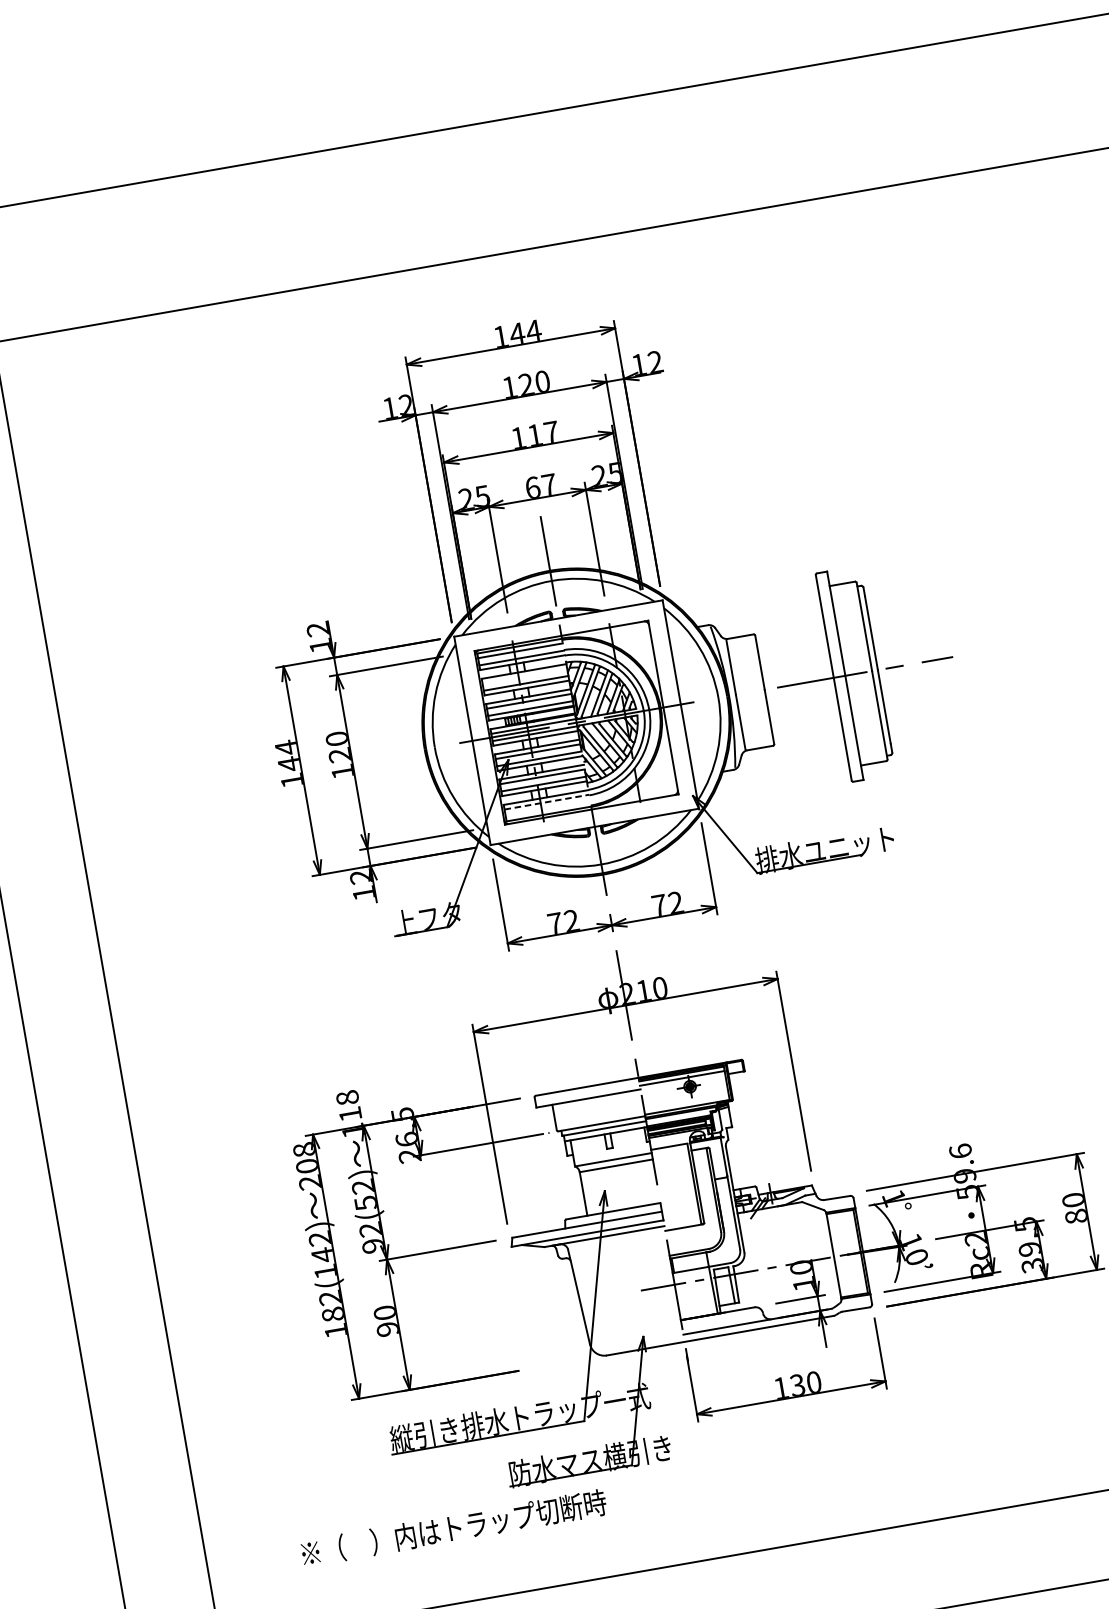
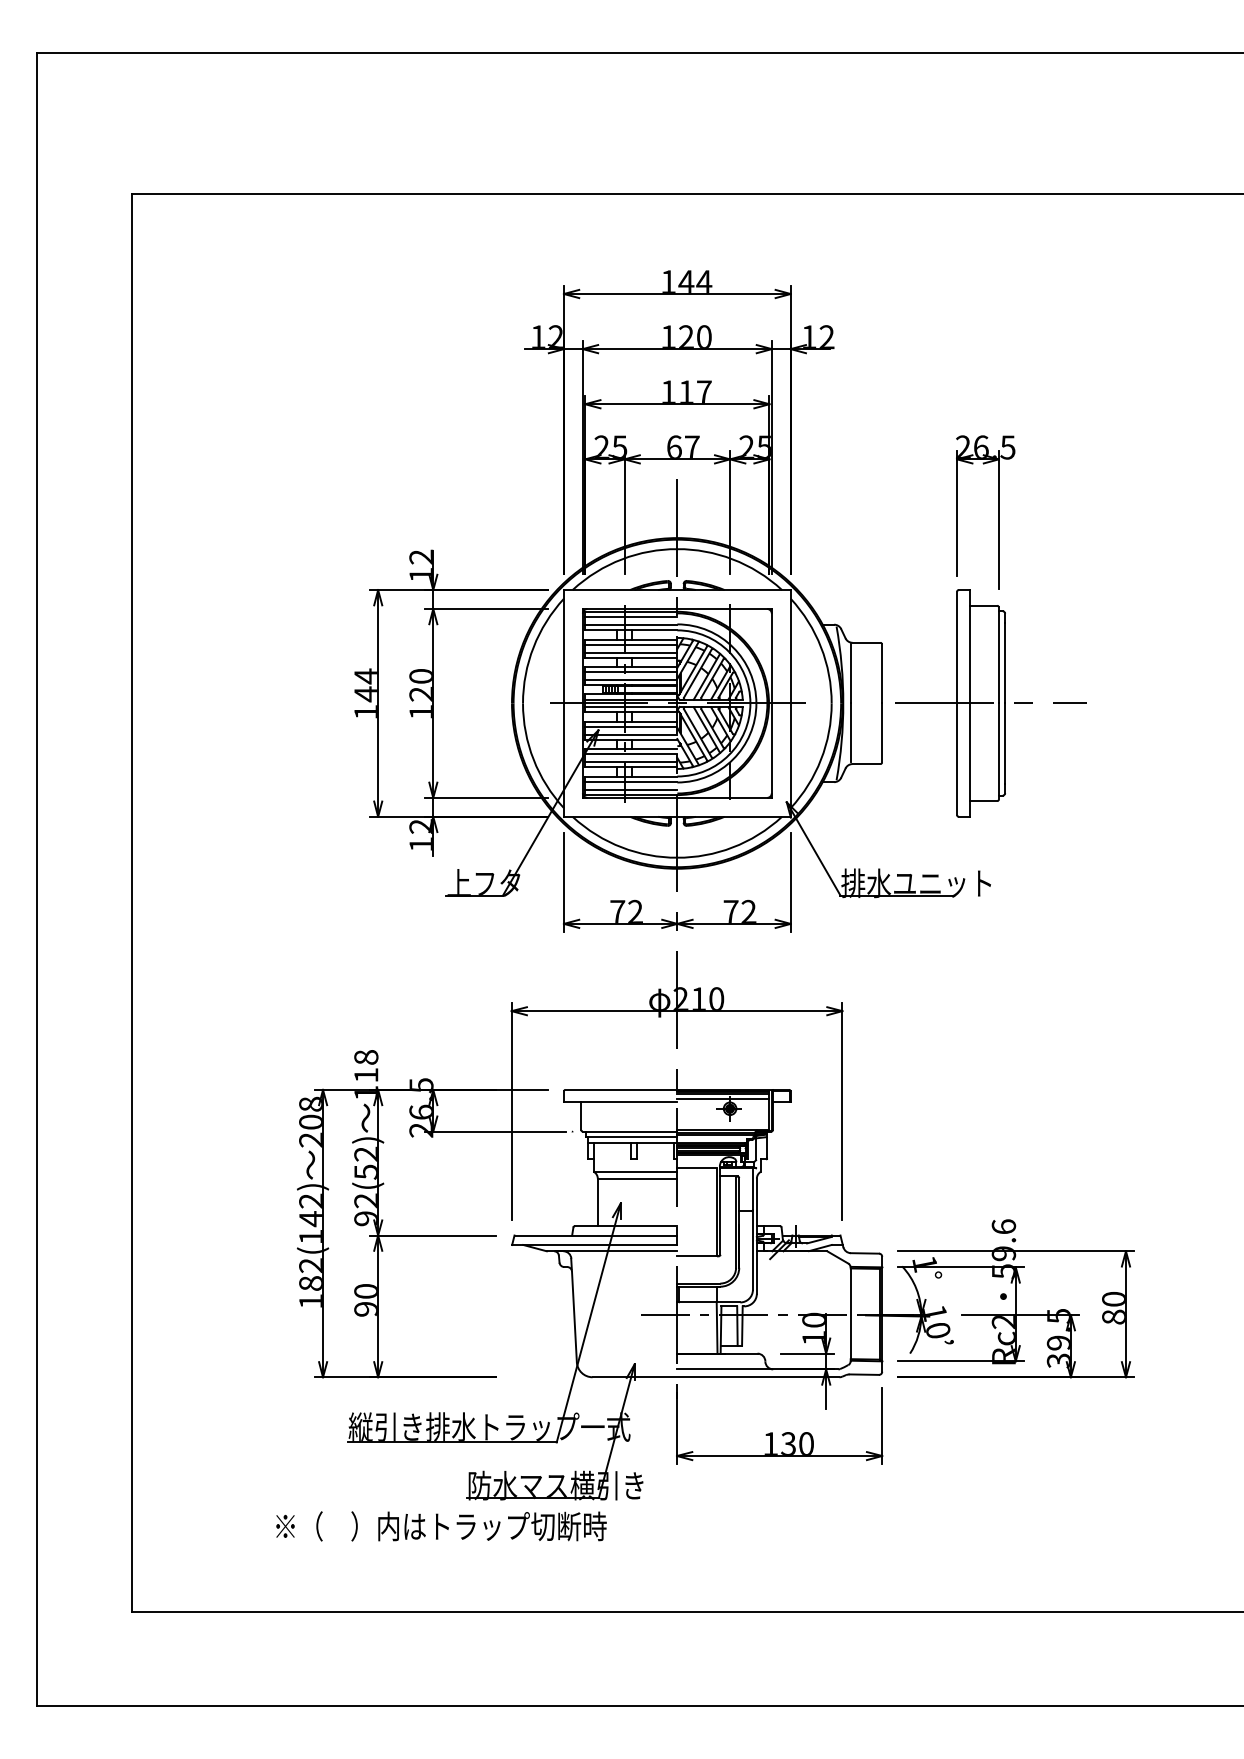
part: (841, 495) -> (998, 512), added
line: (525, 675) -> (631, 644), added
line: (547, 801) -> (631, 781), dashed -> solid
line: (548, 809) -> (631, 789), added
text: (454, 1528) -> (441, 1526), moved

